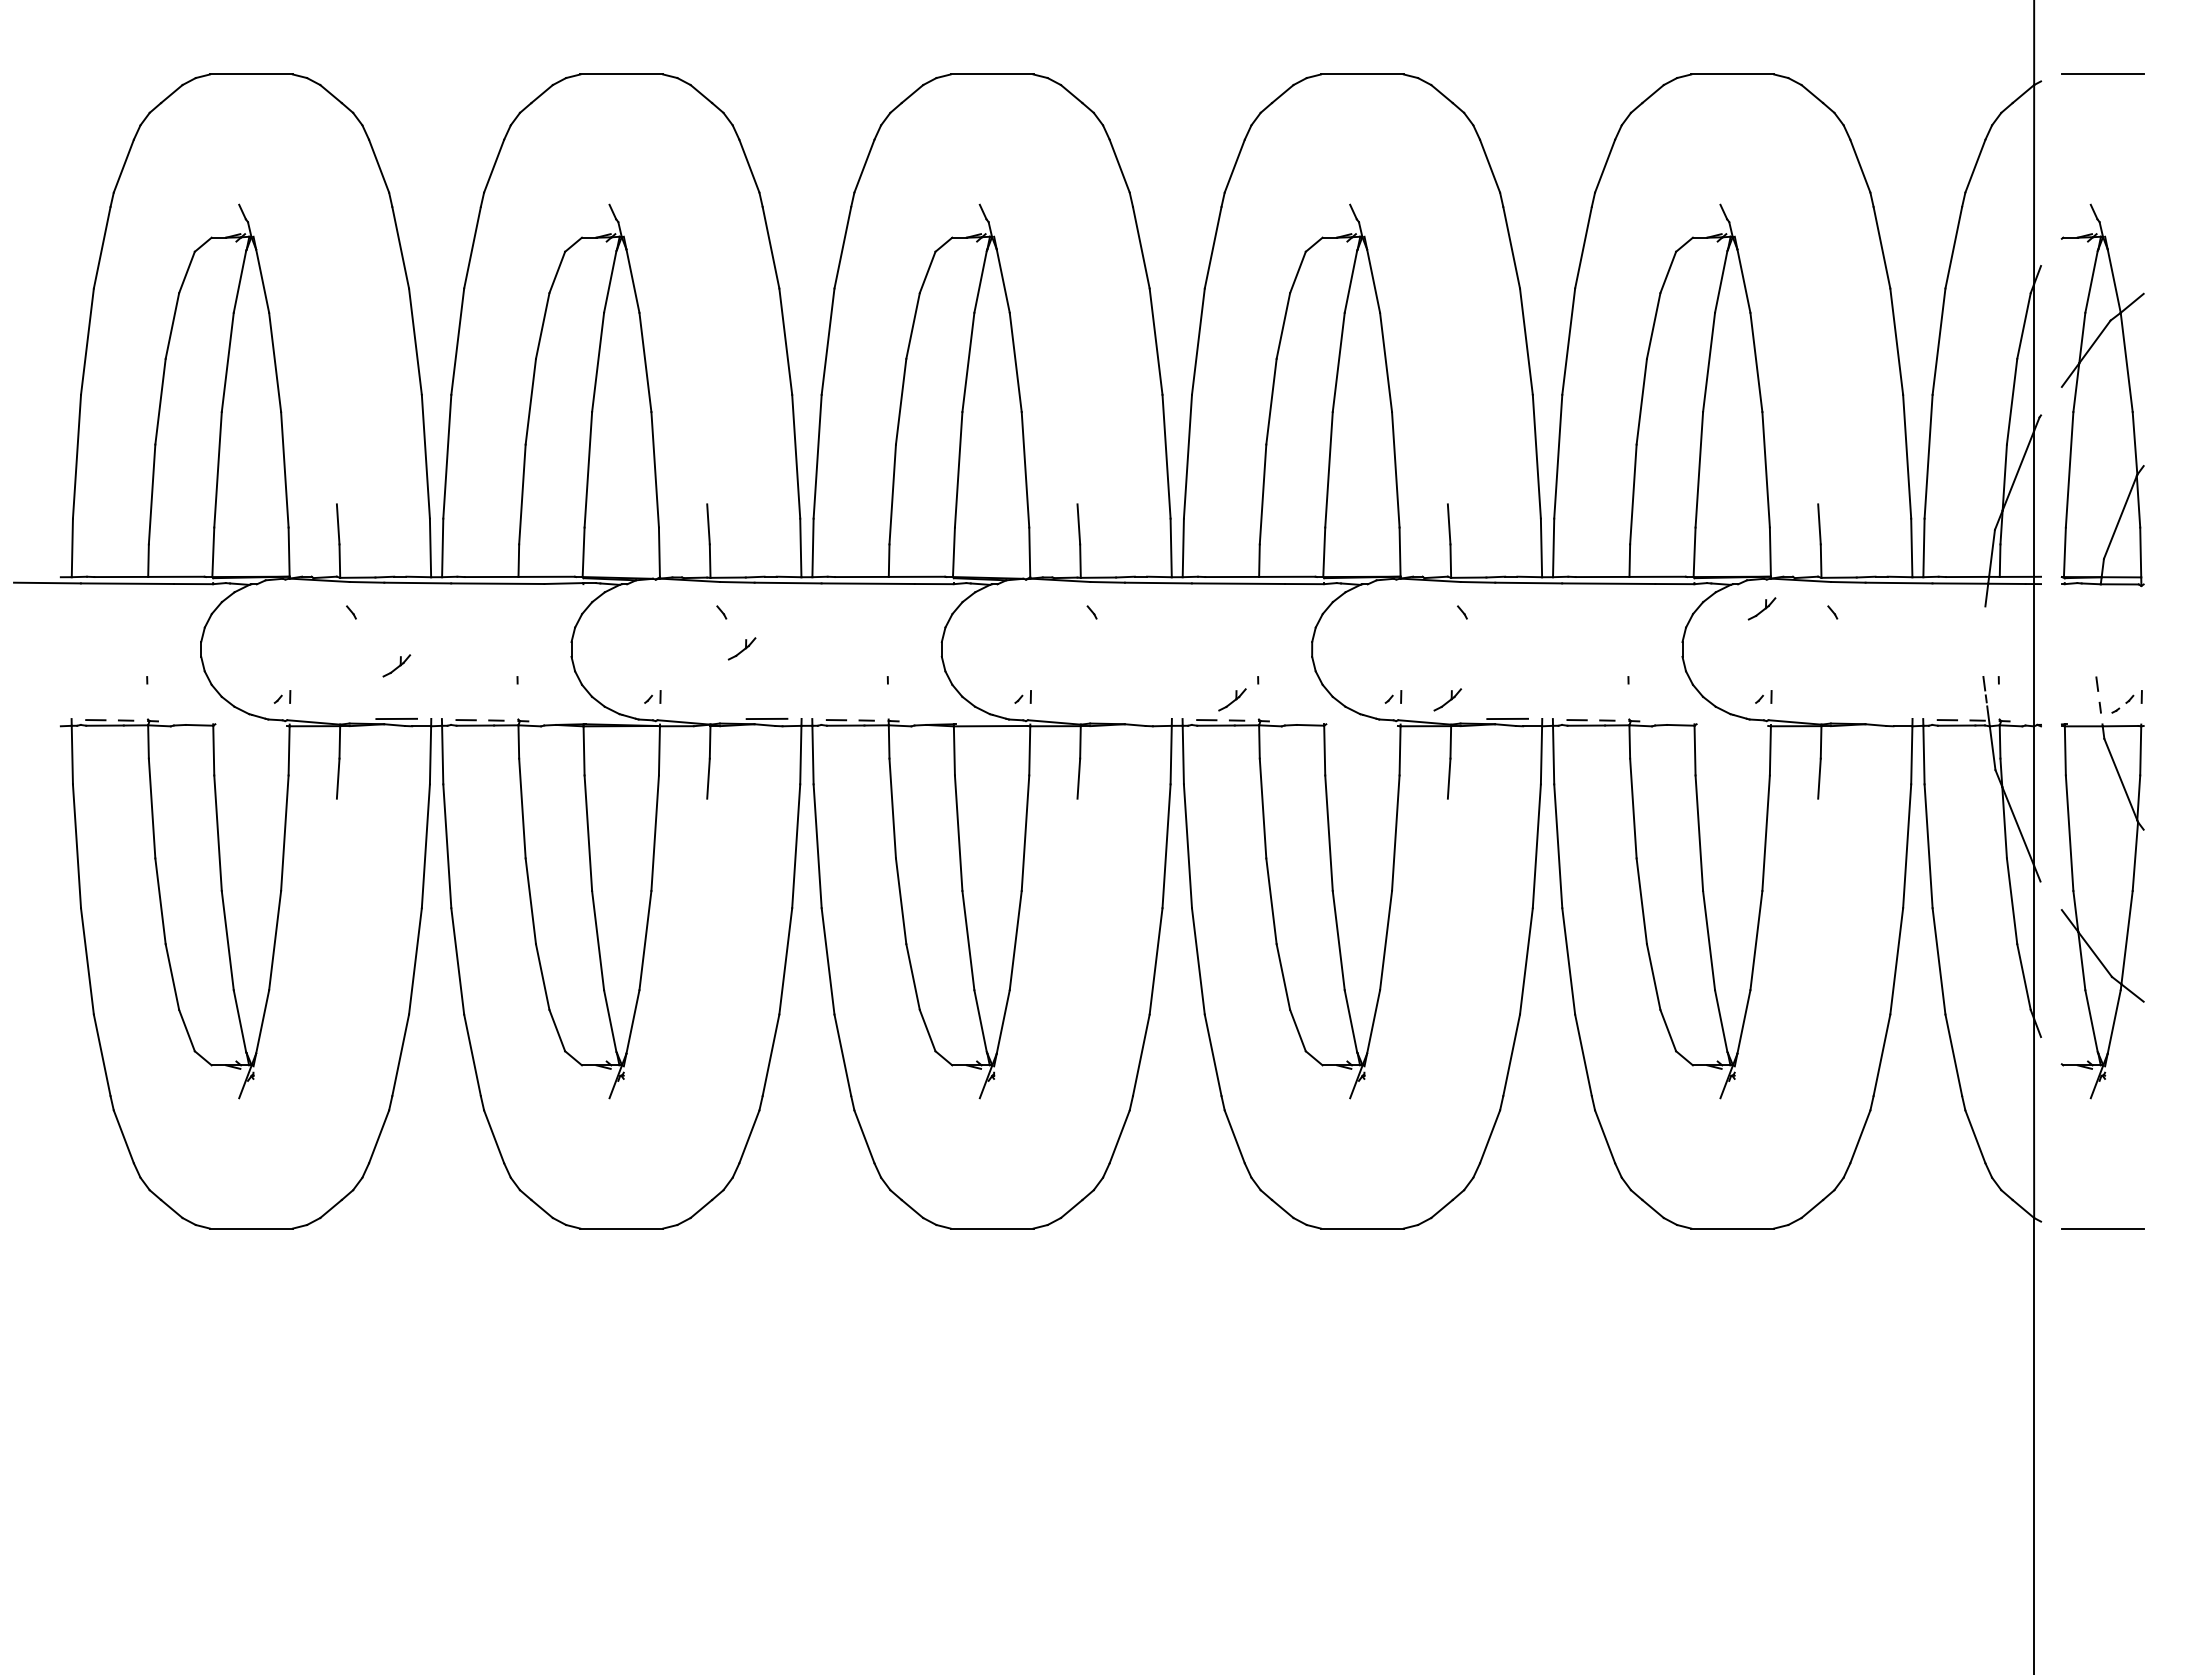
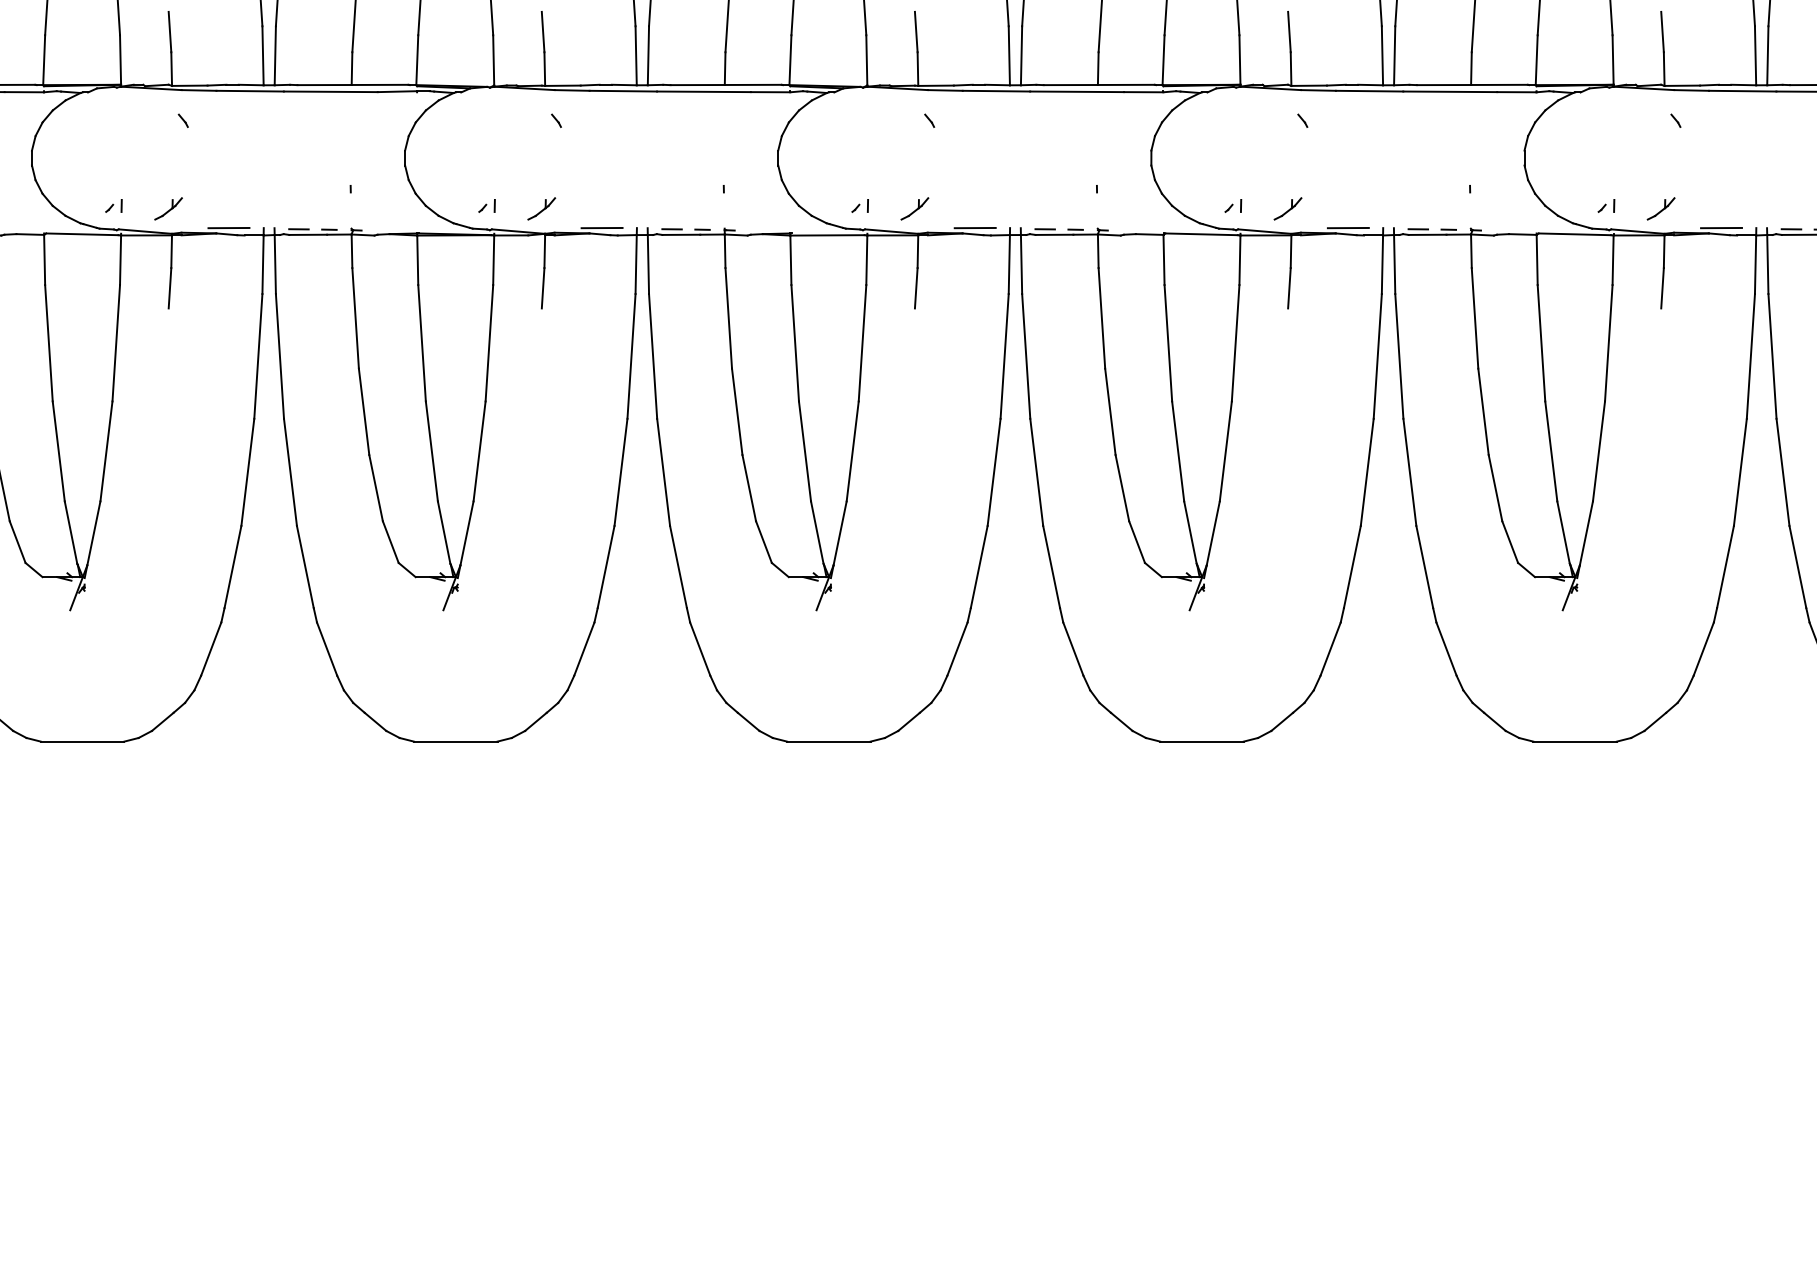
part: (1761, 608) -> (1660, 208), moved
part: (741, 648) -> (541, 208), moved
part: (396, 665) -> (168, 208), moved
part: (1232, 699) -> (914, 208), moved
line: (1137, 718) -> (975, 227), added
line: (1877, 718) -> (1721, 227), added
line: (250, 724) -> (81, 233), added
line: (1361, 724) -> (1201, 233), added
line: (1732, 724) -> (1574, 233), added

